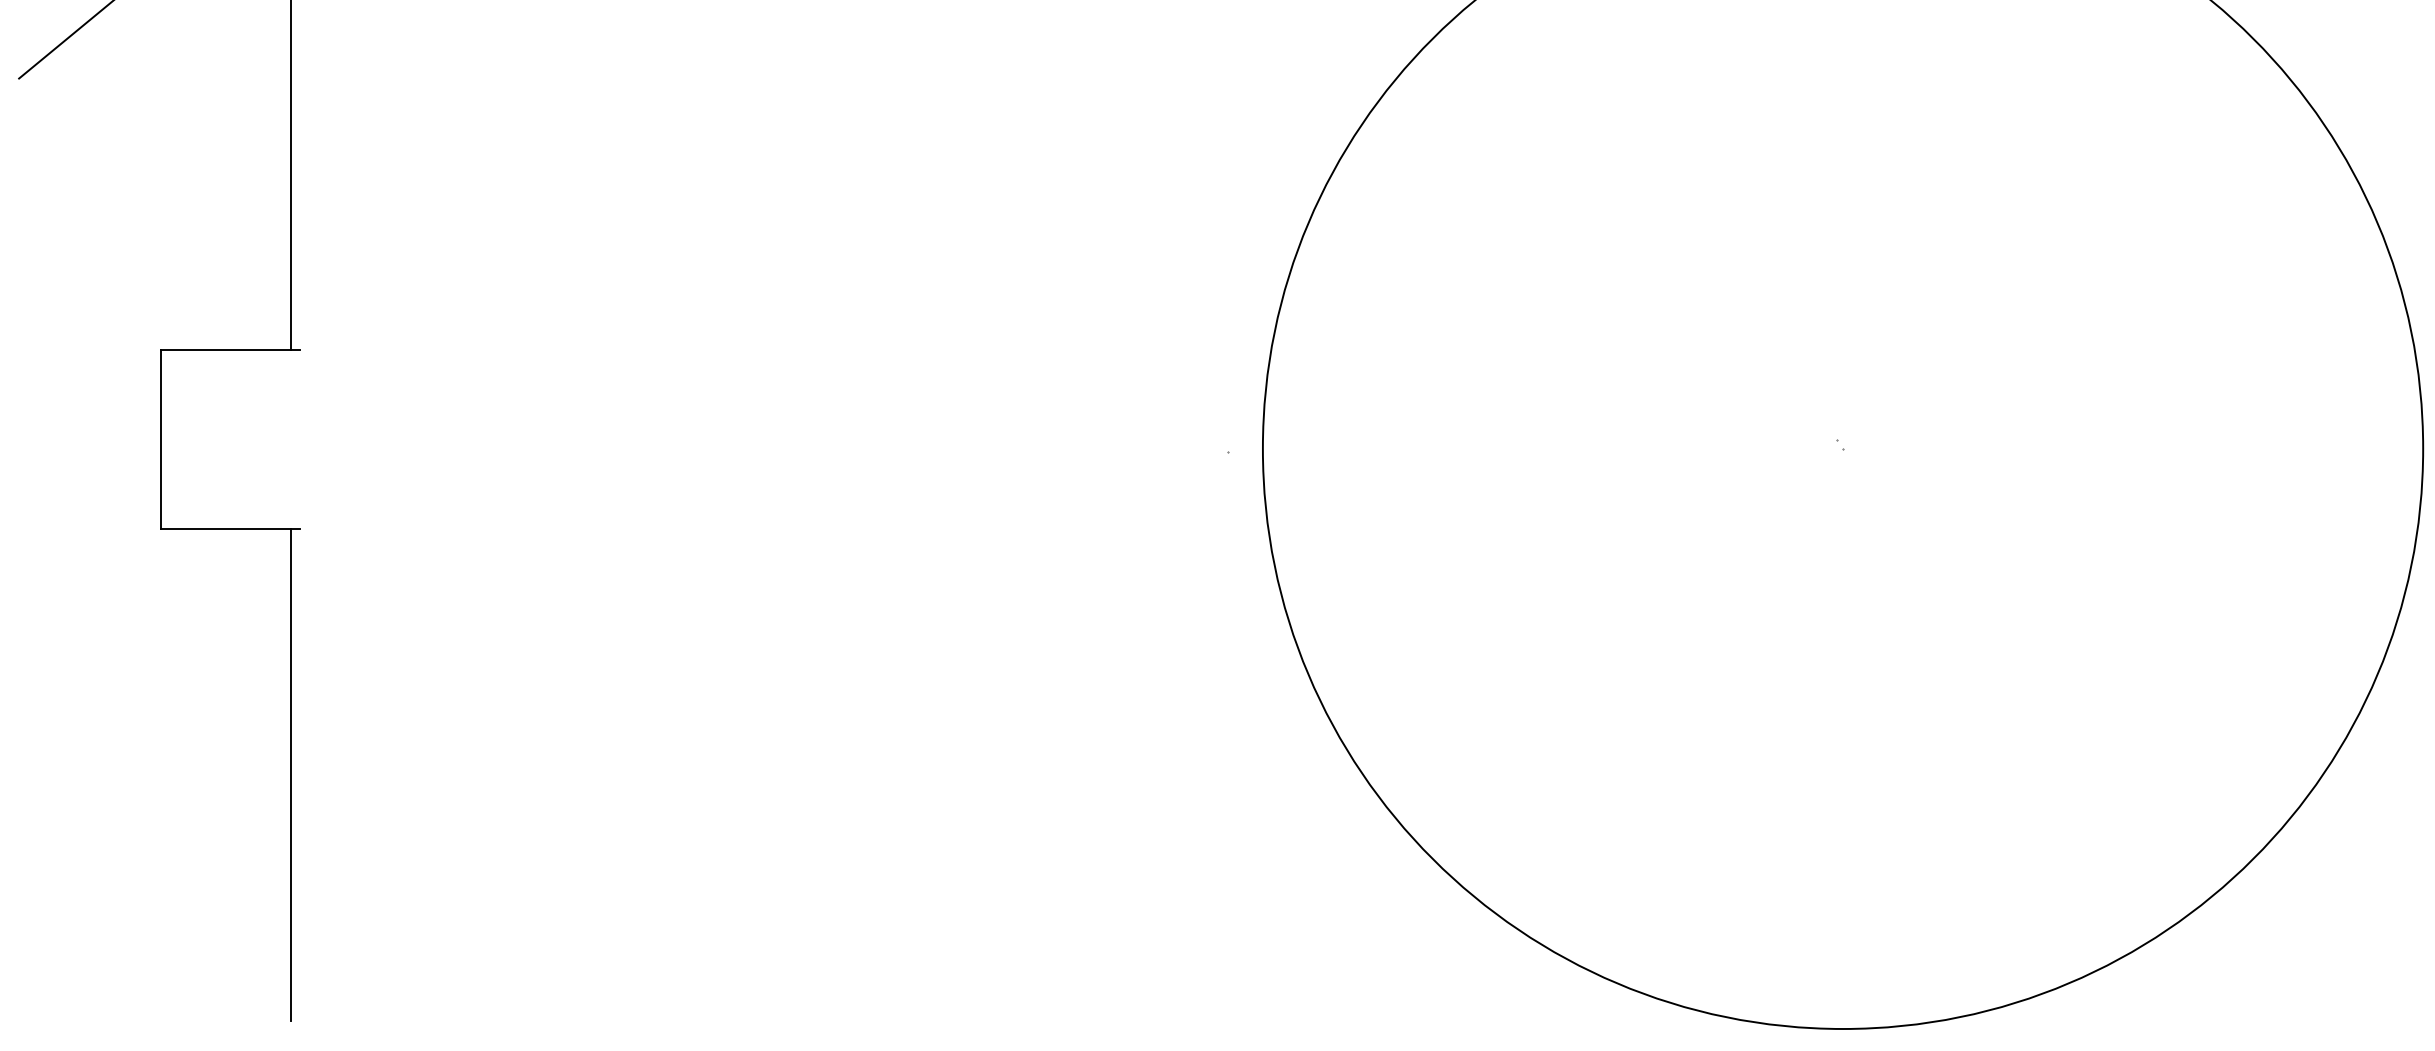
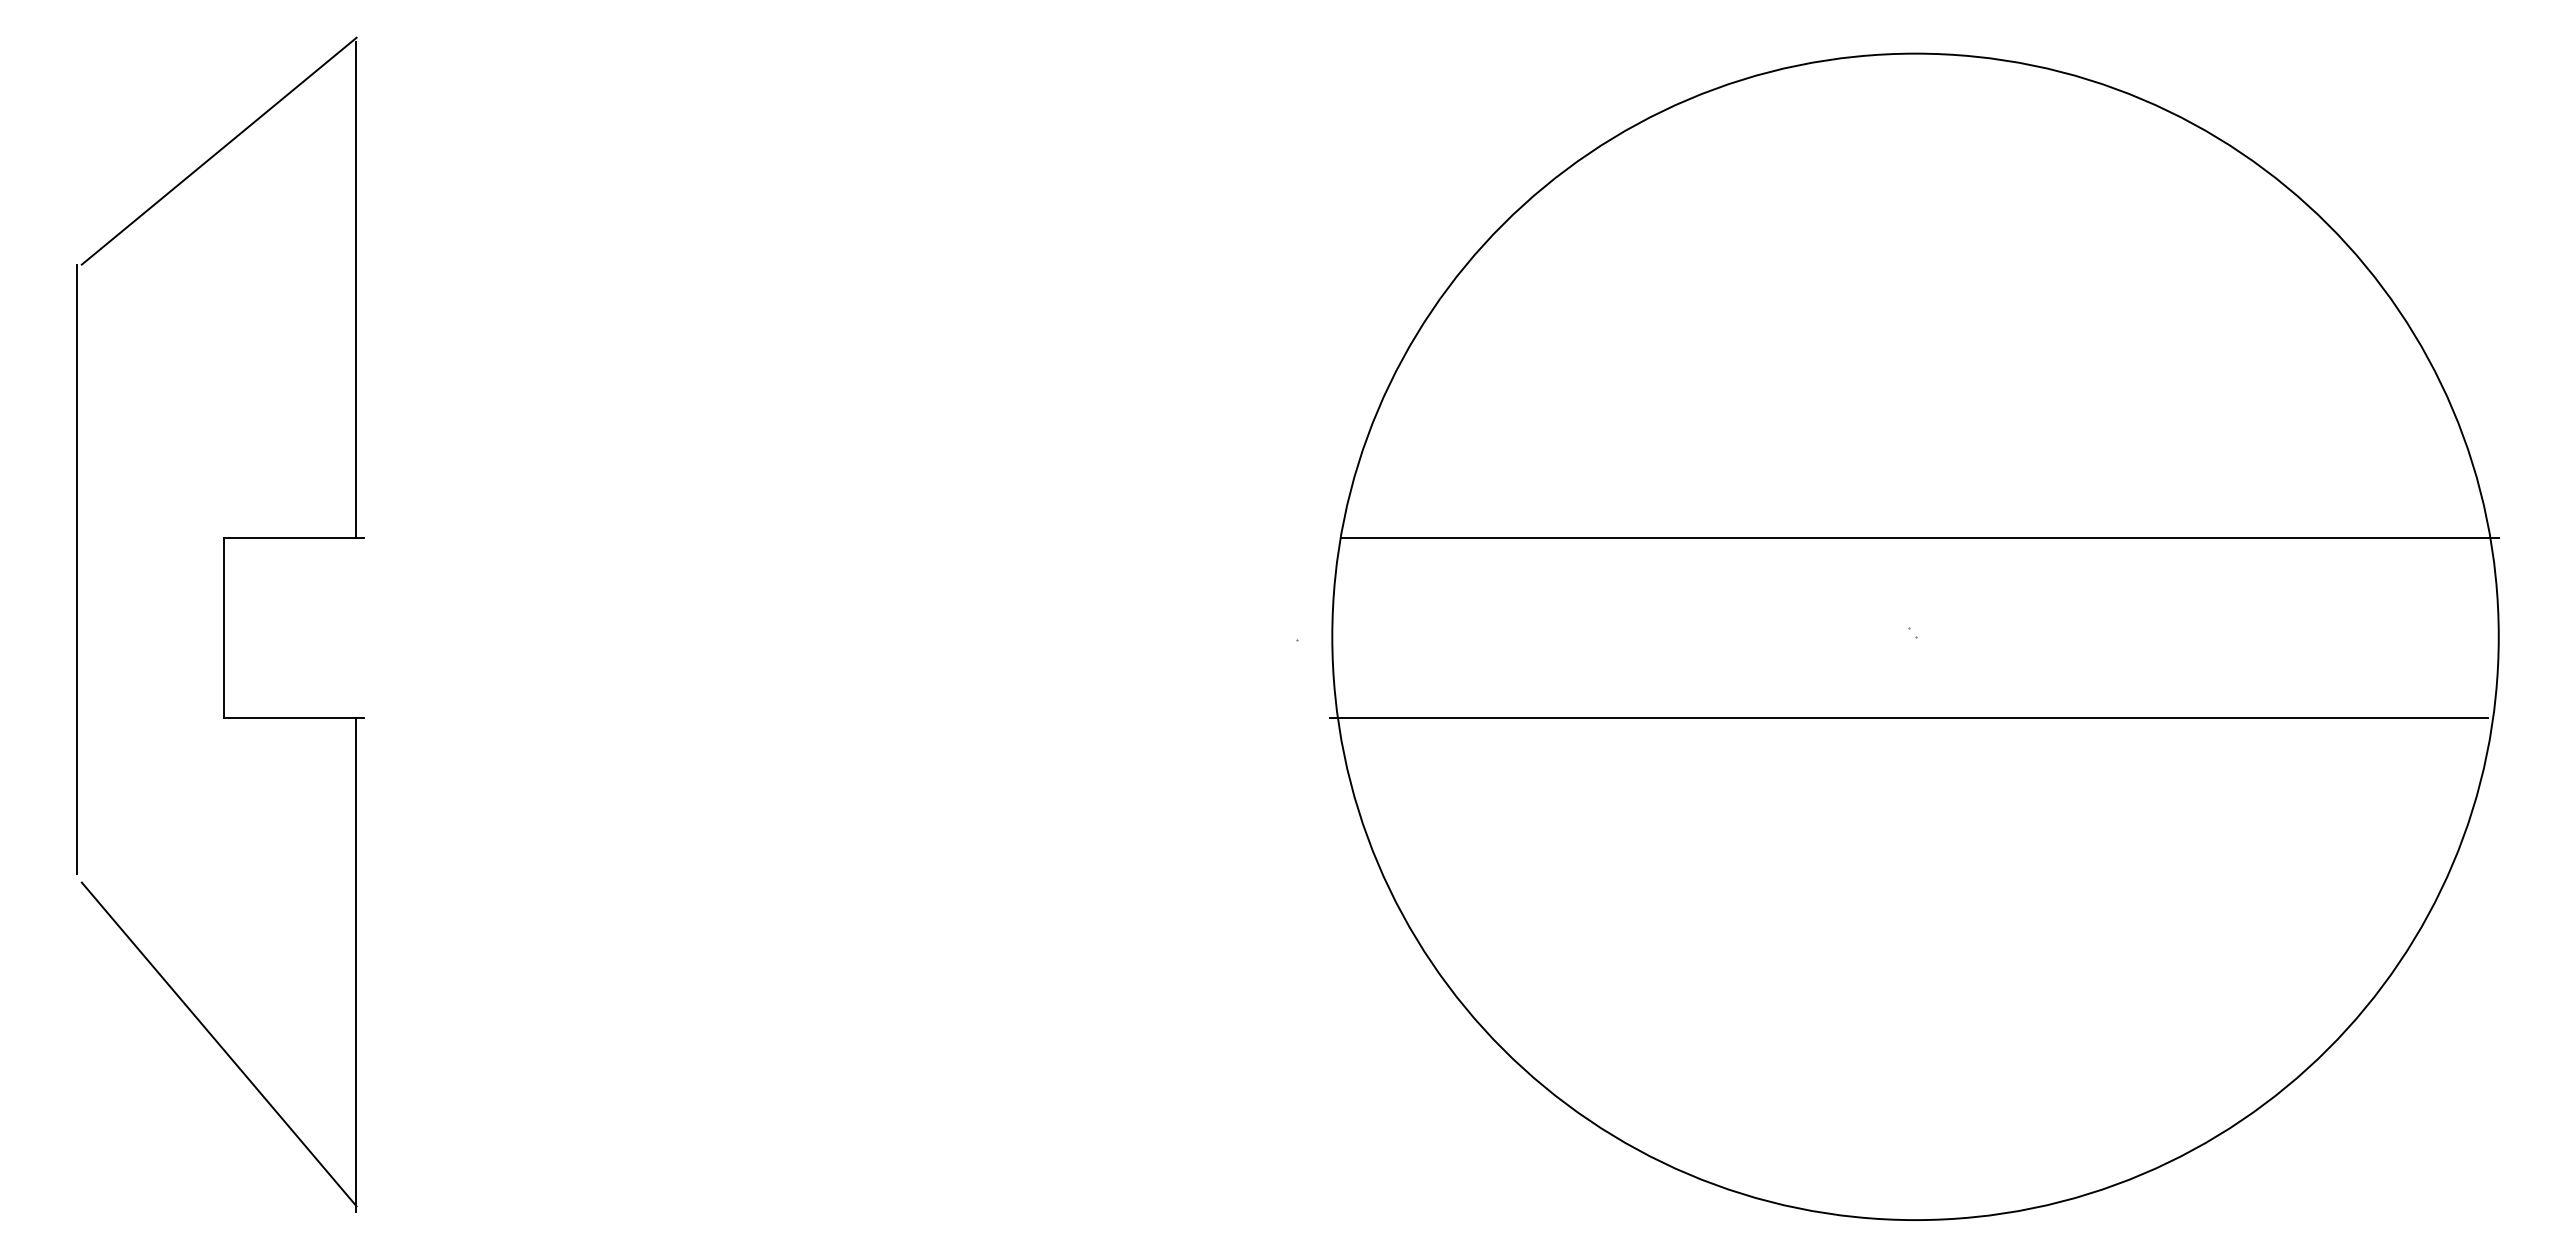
line: (1846, 349) -> (1919, 537), added
line: (14, 381) -> (77, 569), added
line: (1836, 529) -> (1908, 717), added
line: (154, 854) -> (218, 1044), added

